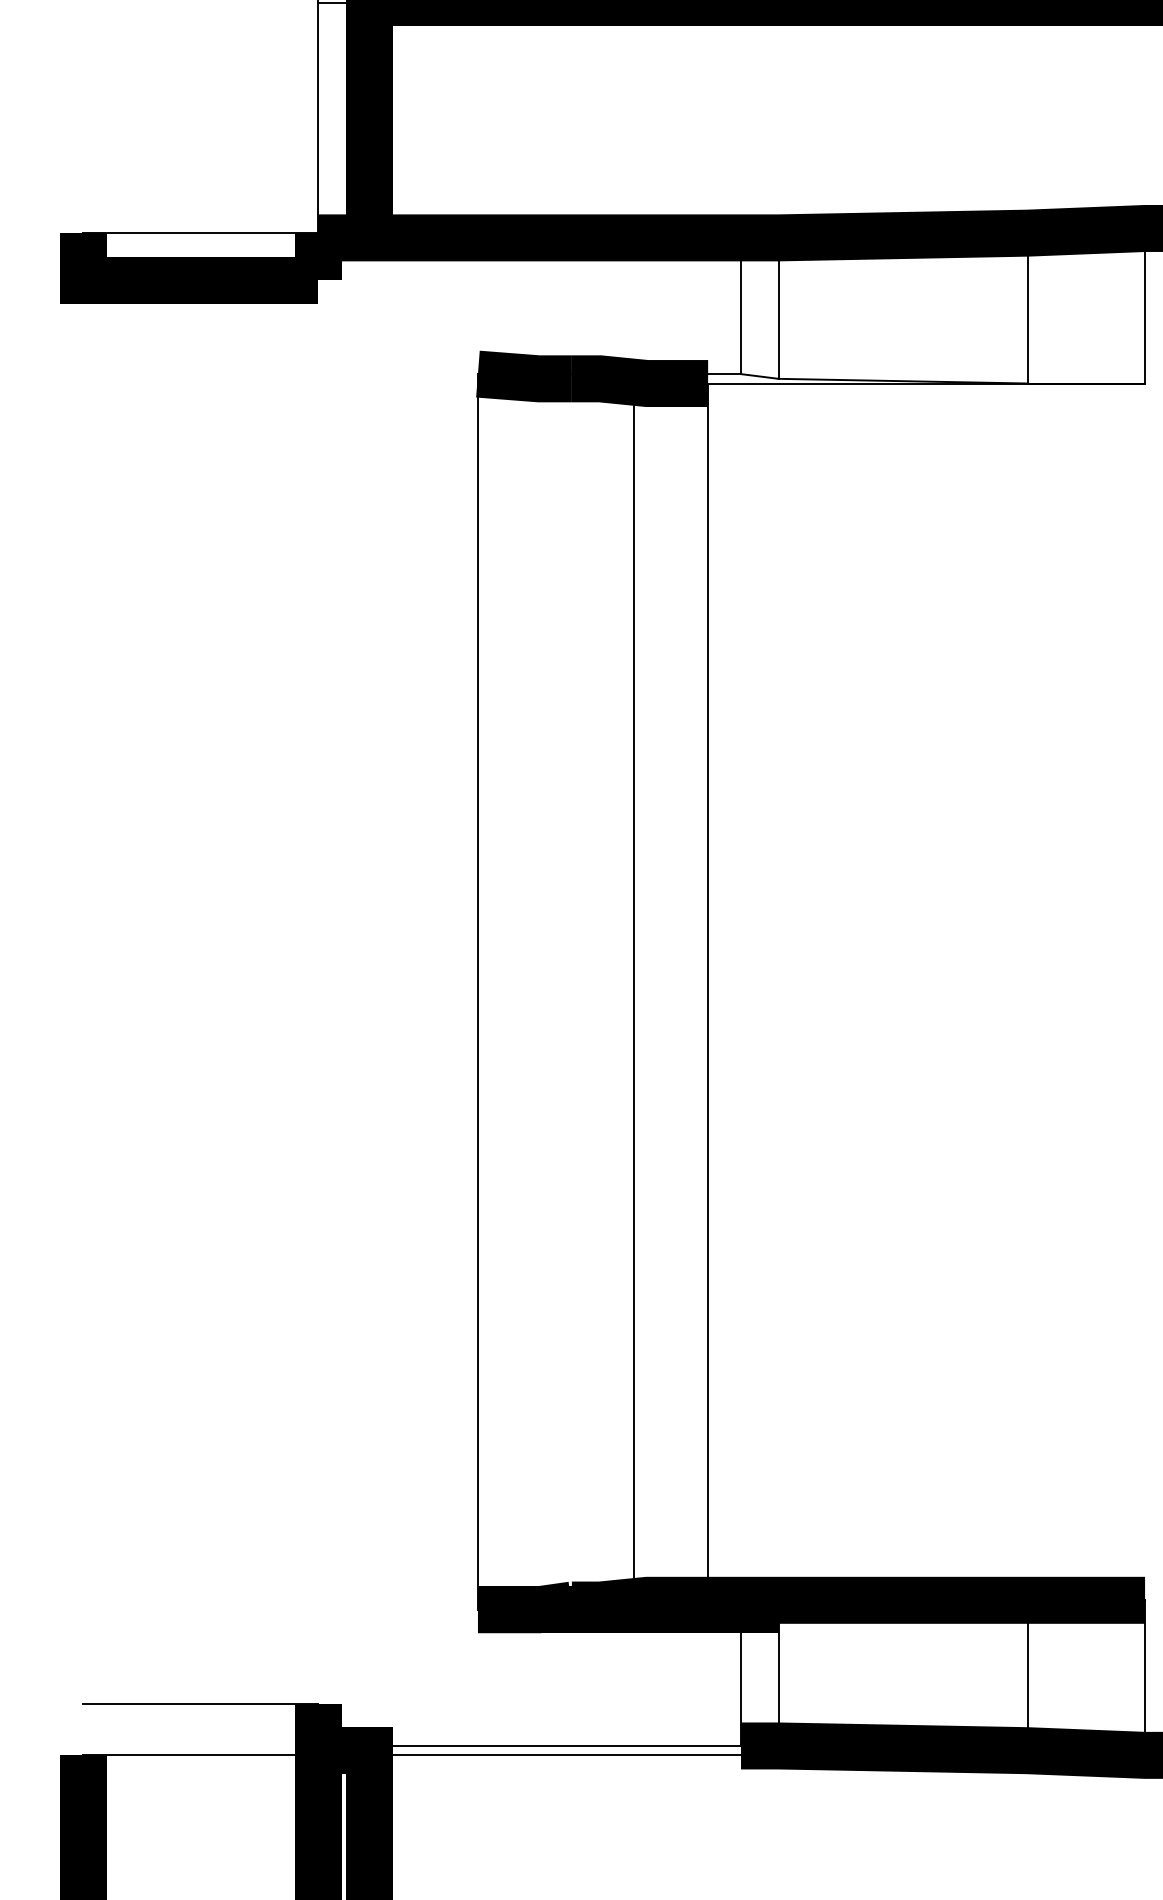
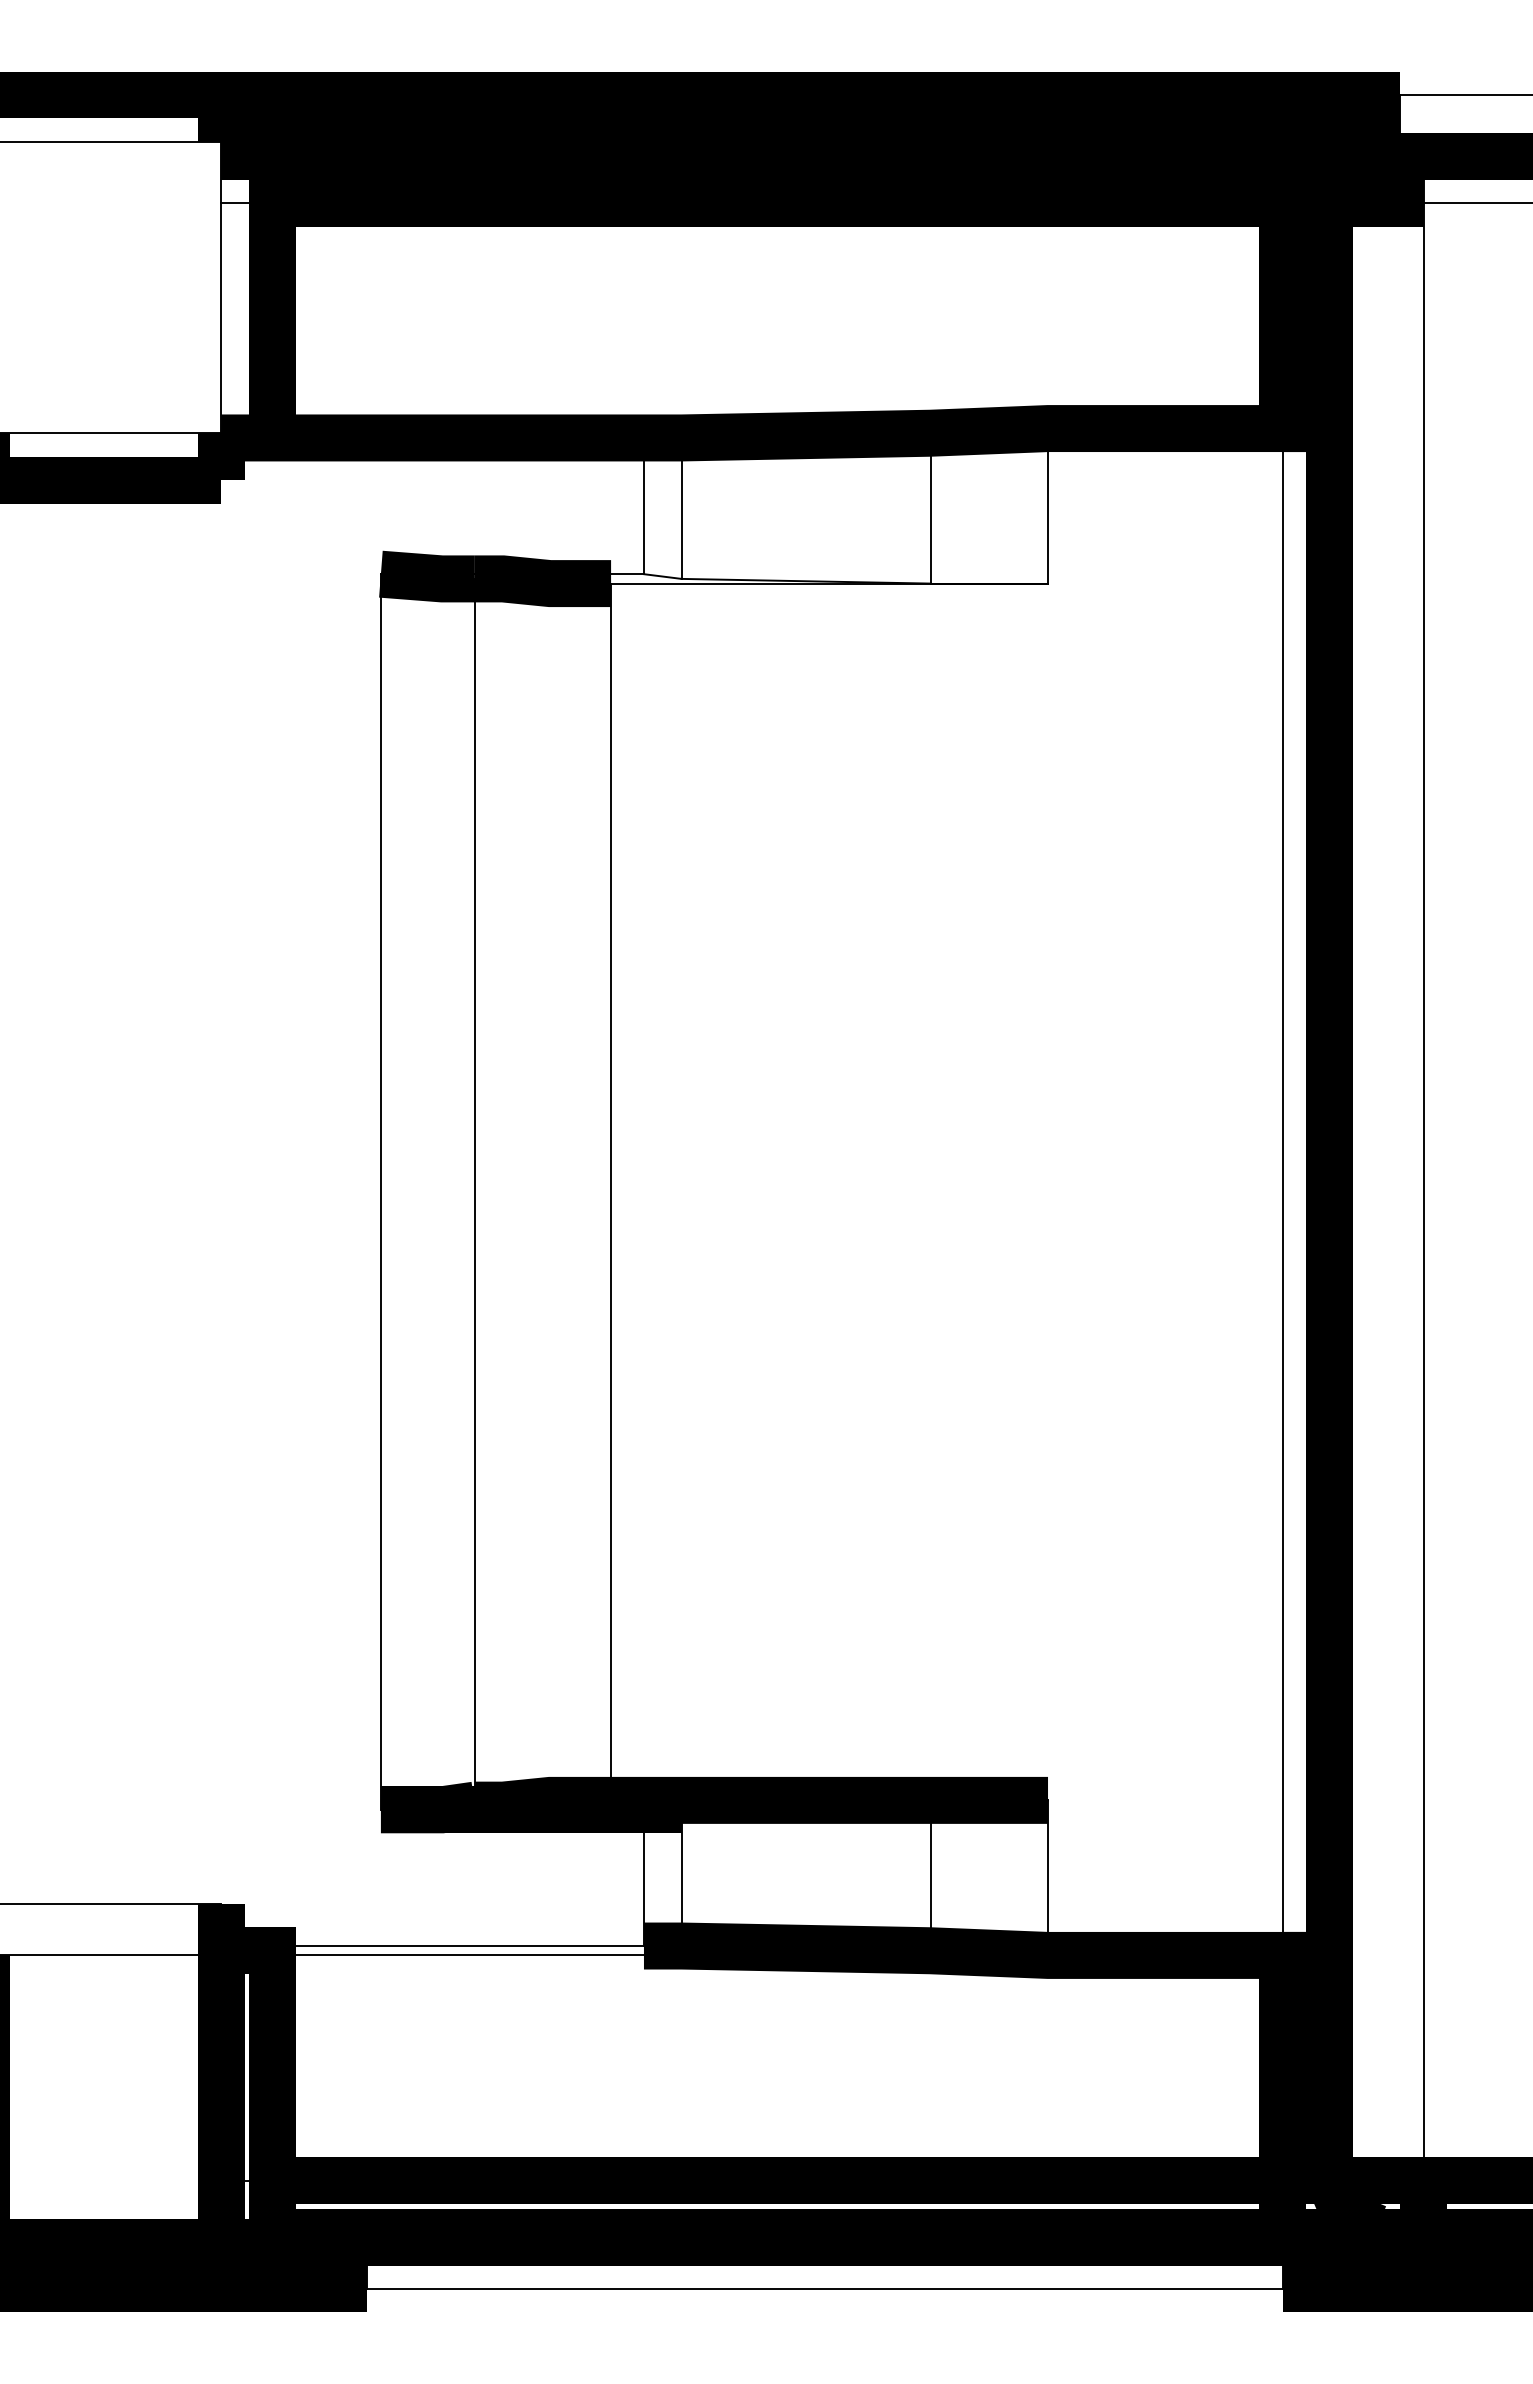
line: (633, 991) -> (474, 1191), moved

